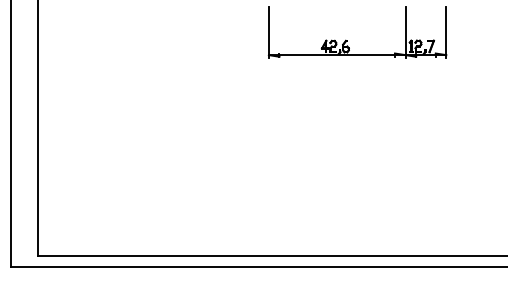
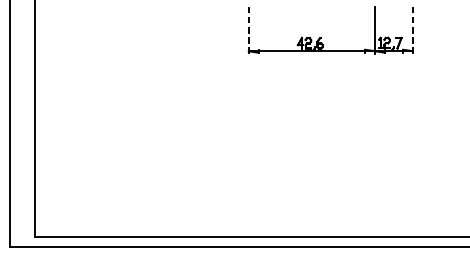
line: (268, 32) -> (248, 30), solid -> dashed
line: (446, 32) -> (413, 30), solid -> dashed

